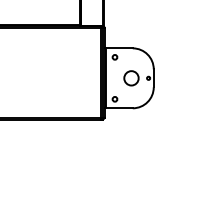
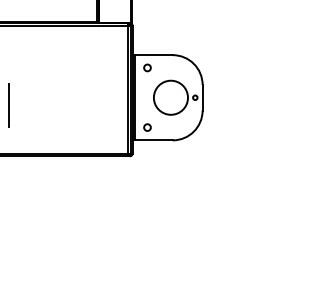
circle: (131, 78) -> (170, 97), size x1.67
line: (17, 83) -> (9, 104), added

